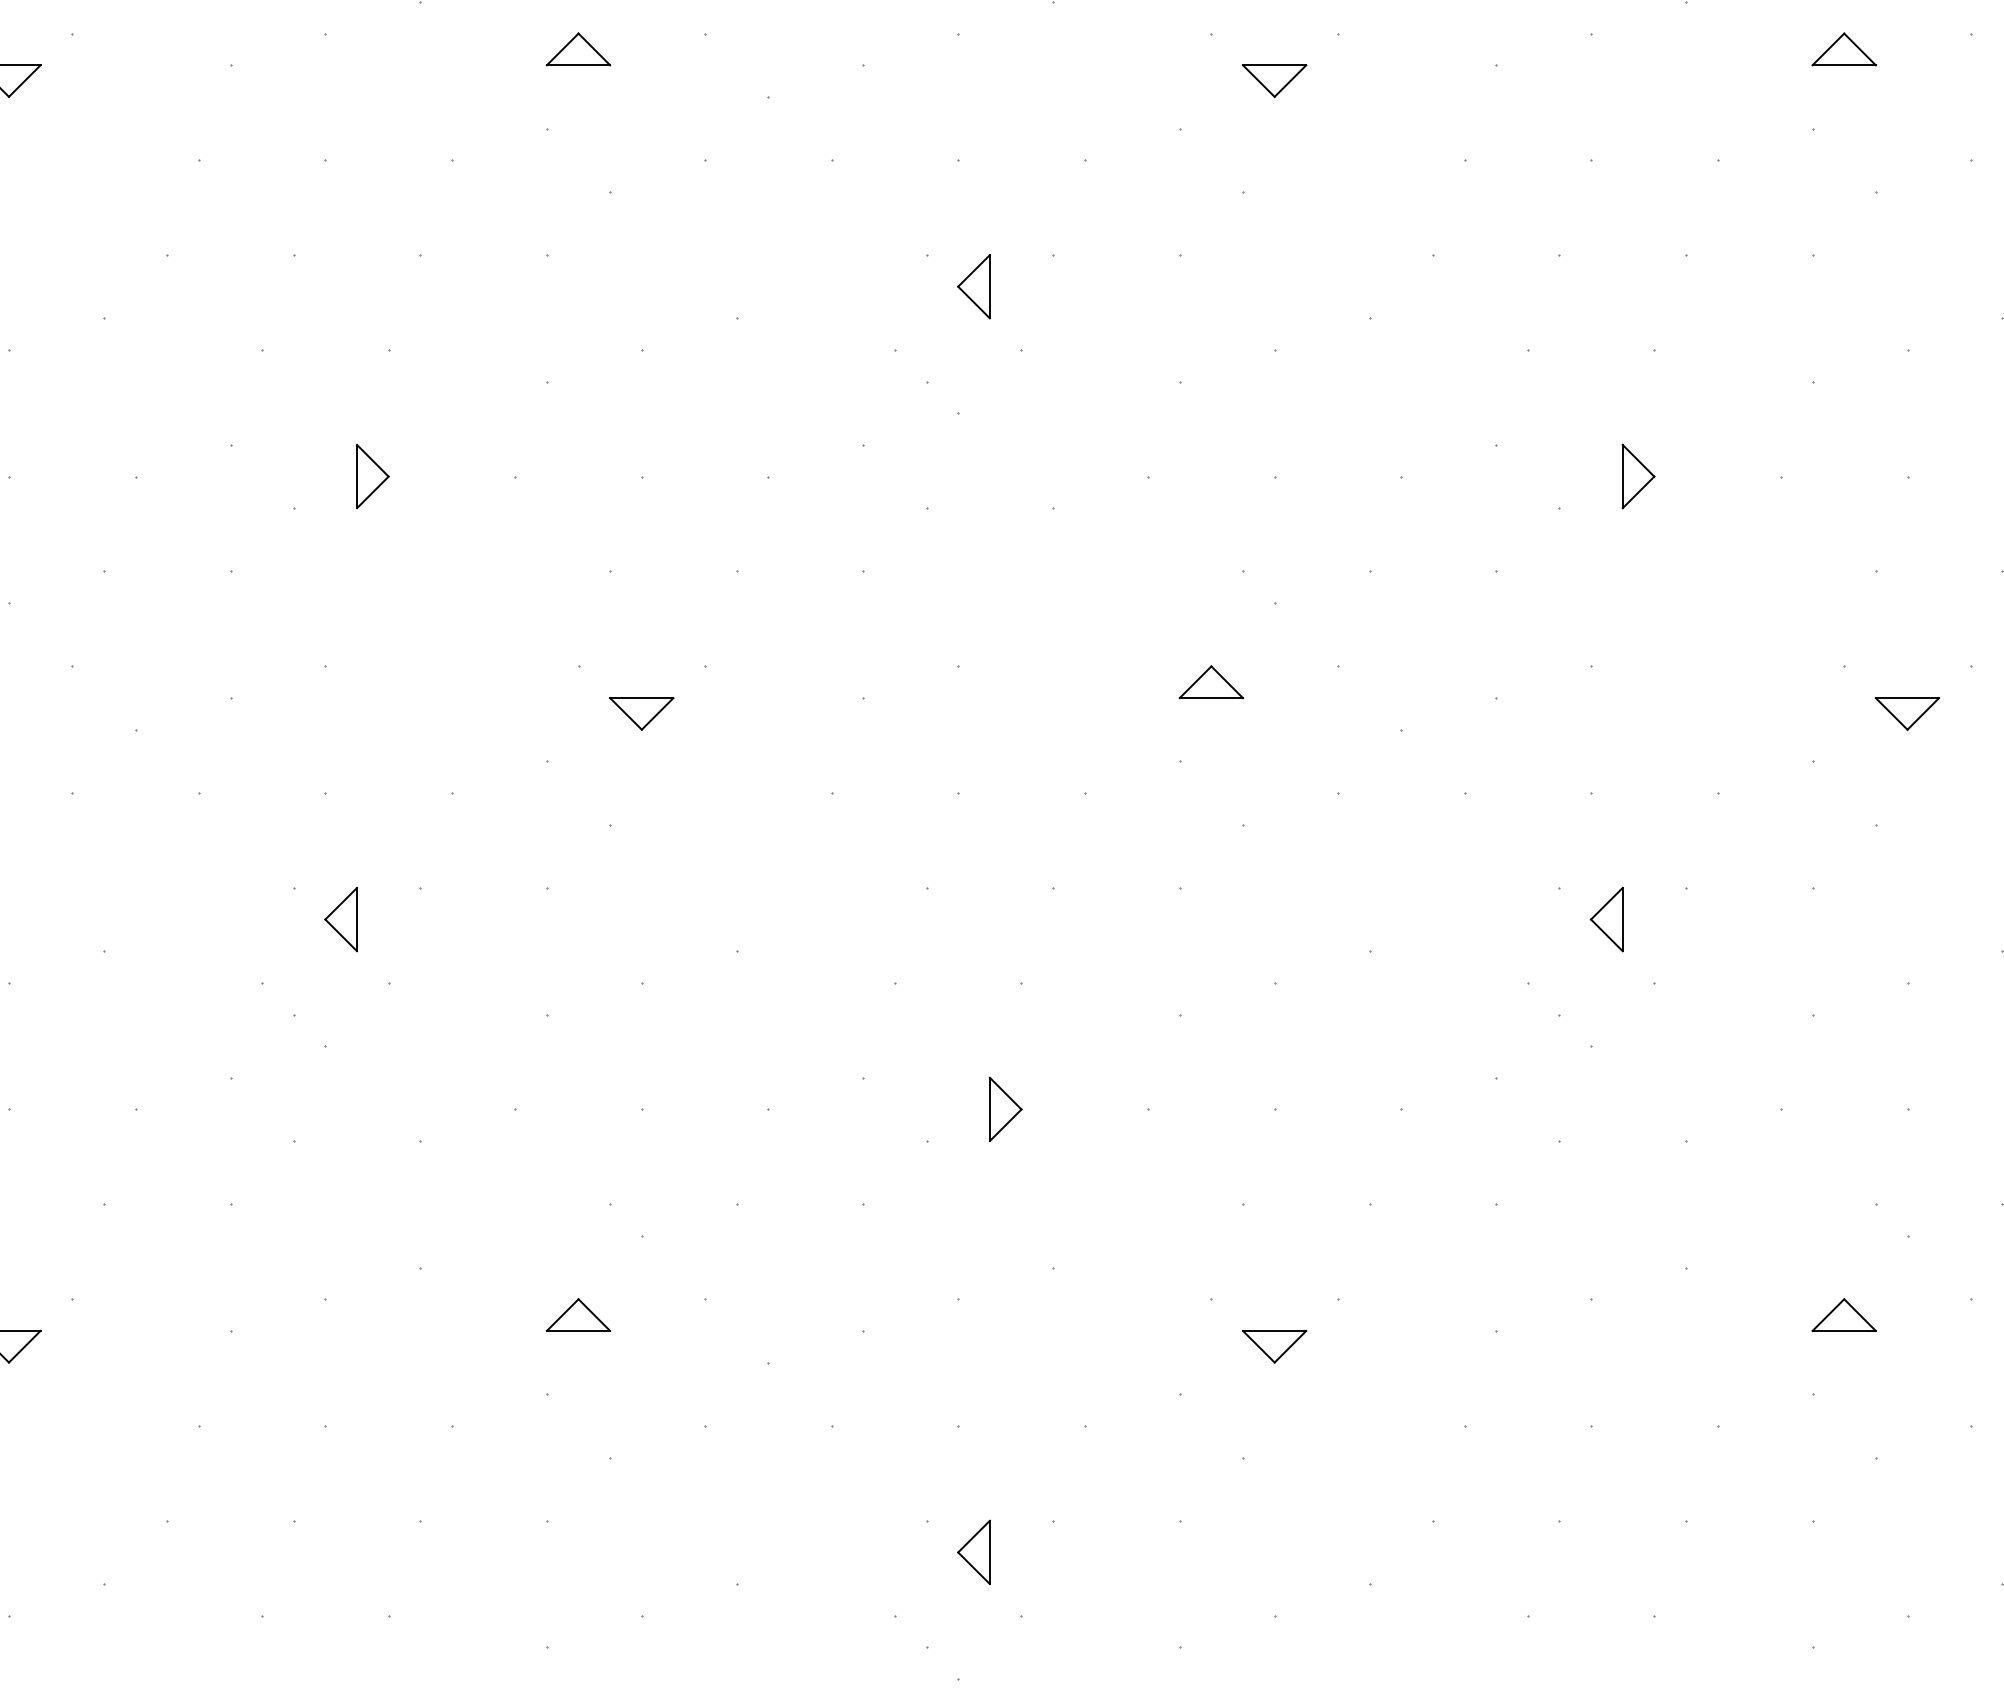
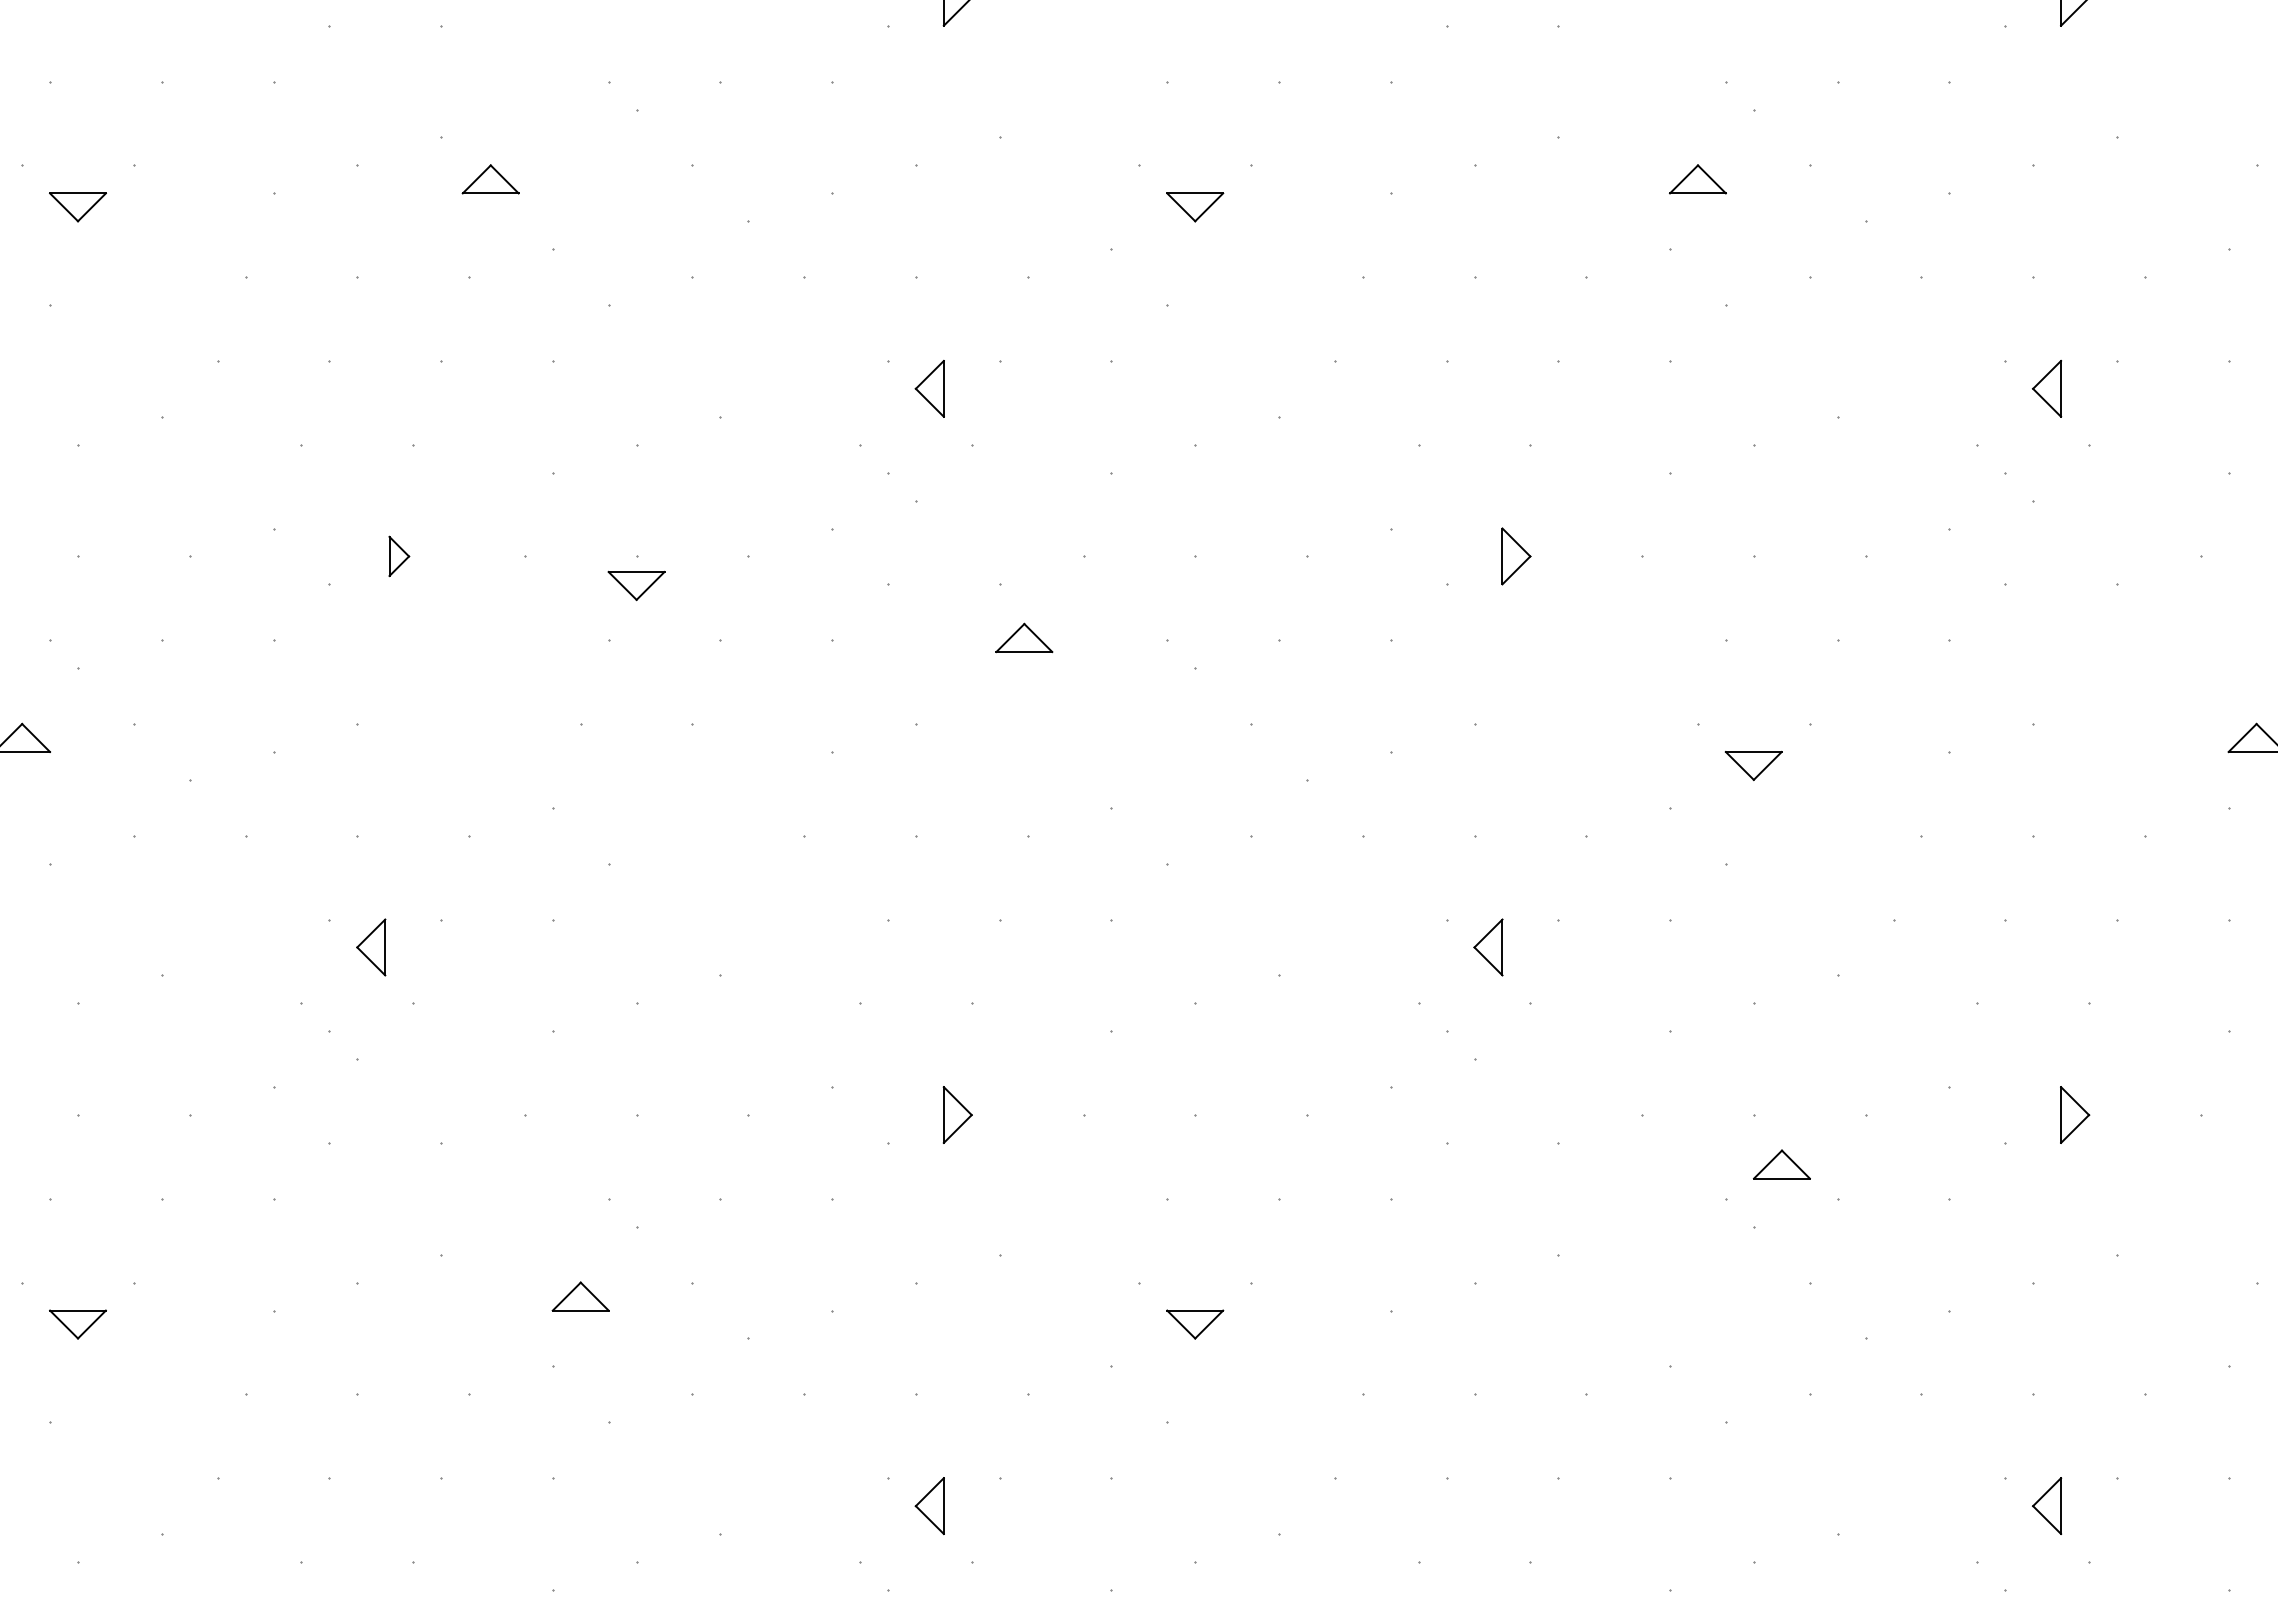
part: (578, 49) -> (490, 179), moved
part: (373, 476) -> (399, 556), size x0.7
part: (1211, 681) -> (1024, 637), moved
part: (641, 713) -> (636, 585), moved
part: (1843, 1314) -> (1781, 1164), moved

